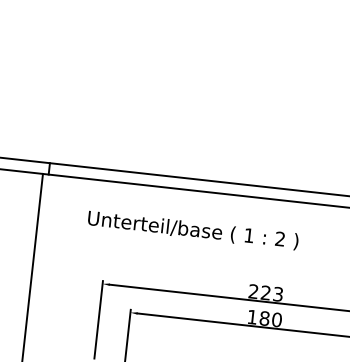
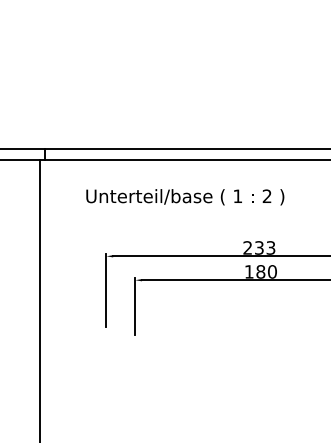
text: (266, 292) -> (259, 247), 223 -> 233

